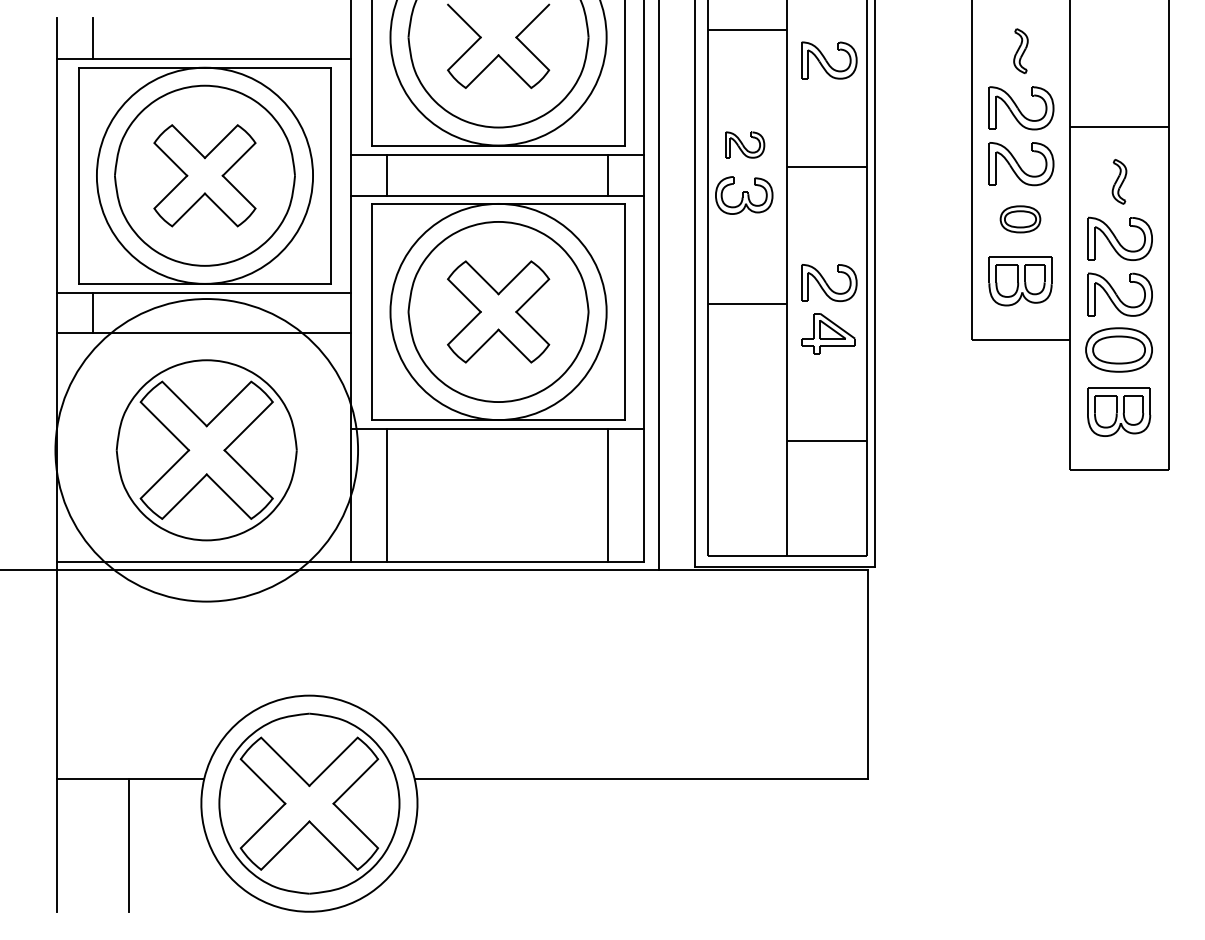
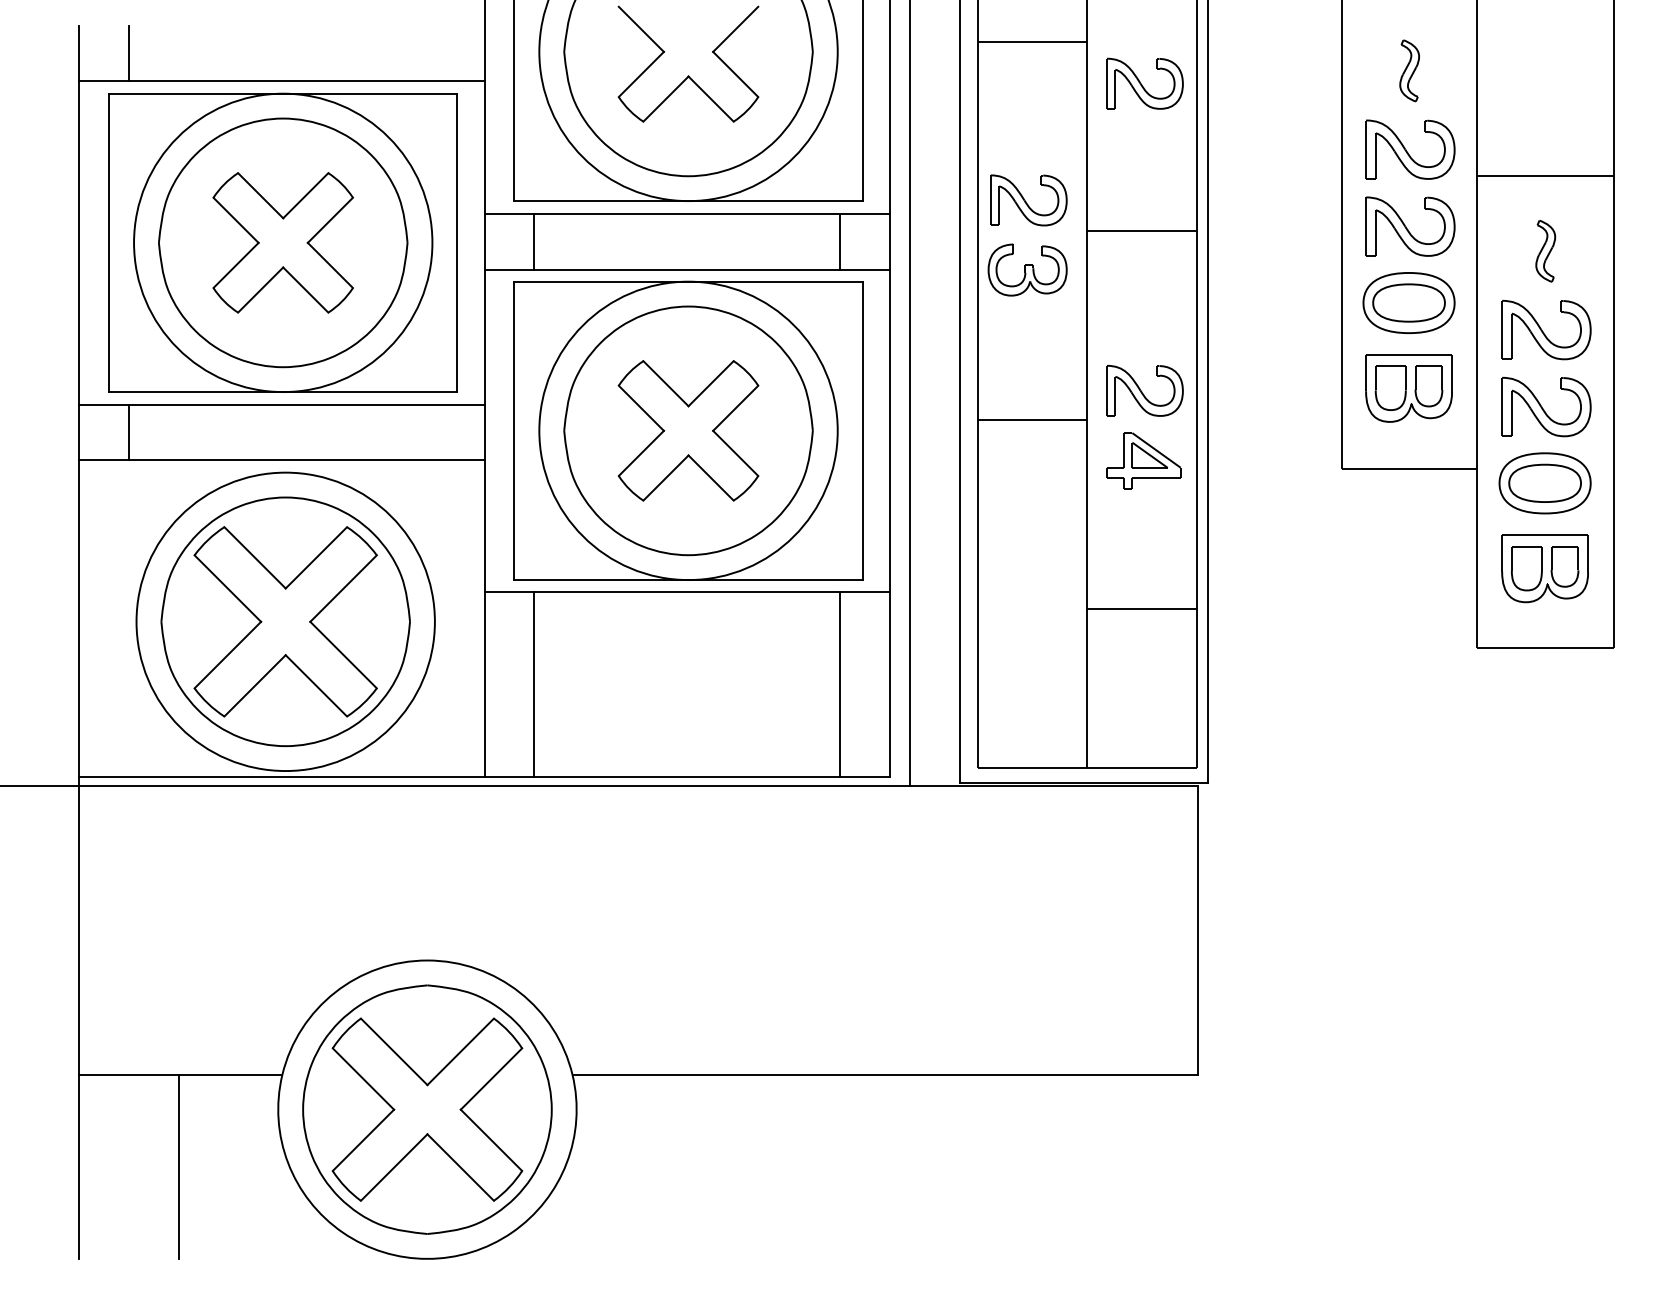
part: (744, 145) -> (1028, 200), size x1.43
part: (1020, 218) -> (1408, 302), size x1.67
circle: (206, 450) -> (285, 621), size x0.71

